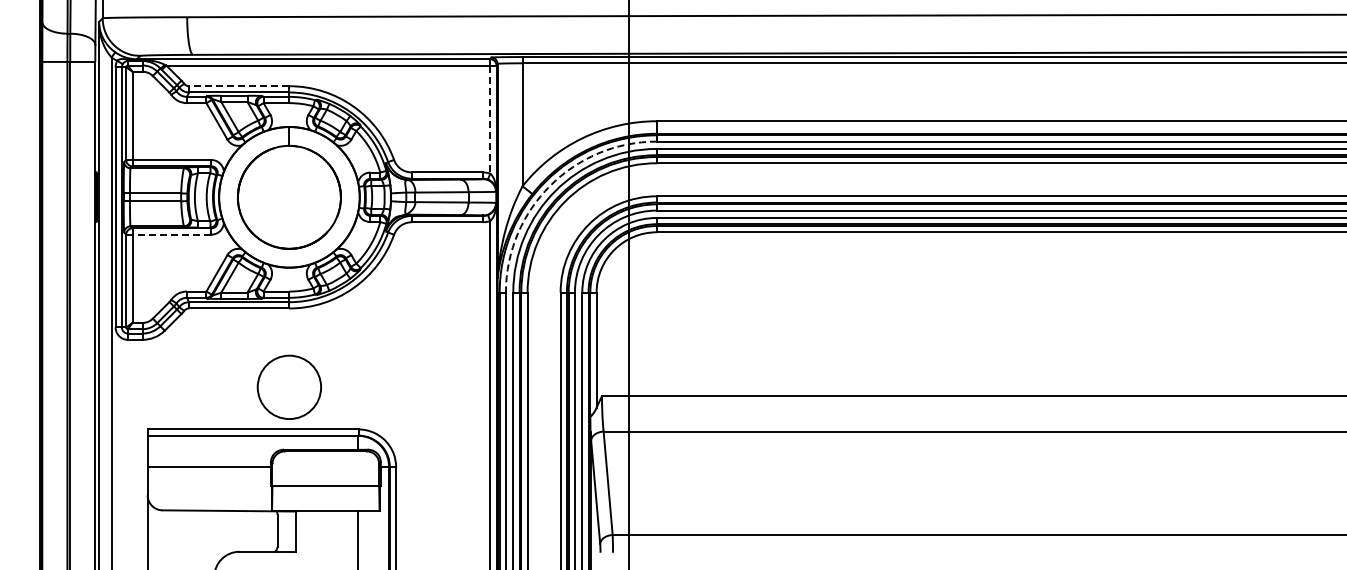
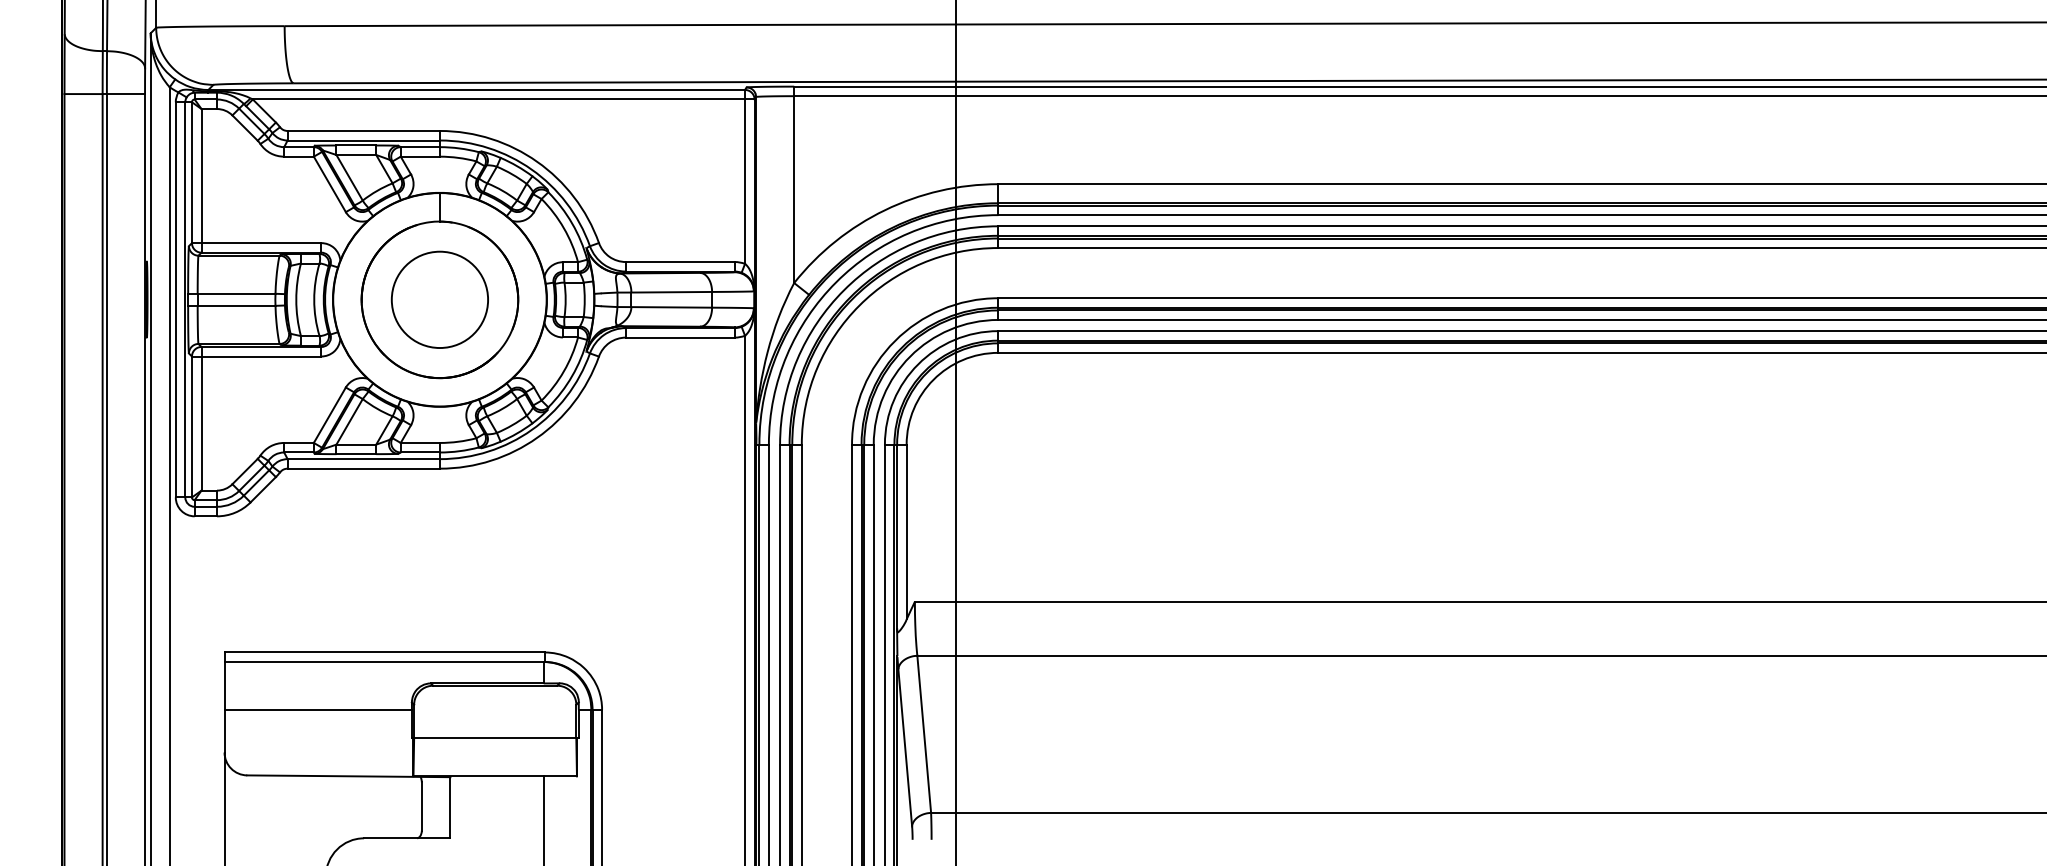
line: (238, 86) -> (362, 131), dashed -> solid
line: (490, 120) -> (745, 183), dashed -> solid
arc: (550, 185) -> (836, 281), dashed -> solid
line: (171, 234) -> (260, 356), dashed -> solid
circle: (288, 386) -> (438, 298), moved

